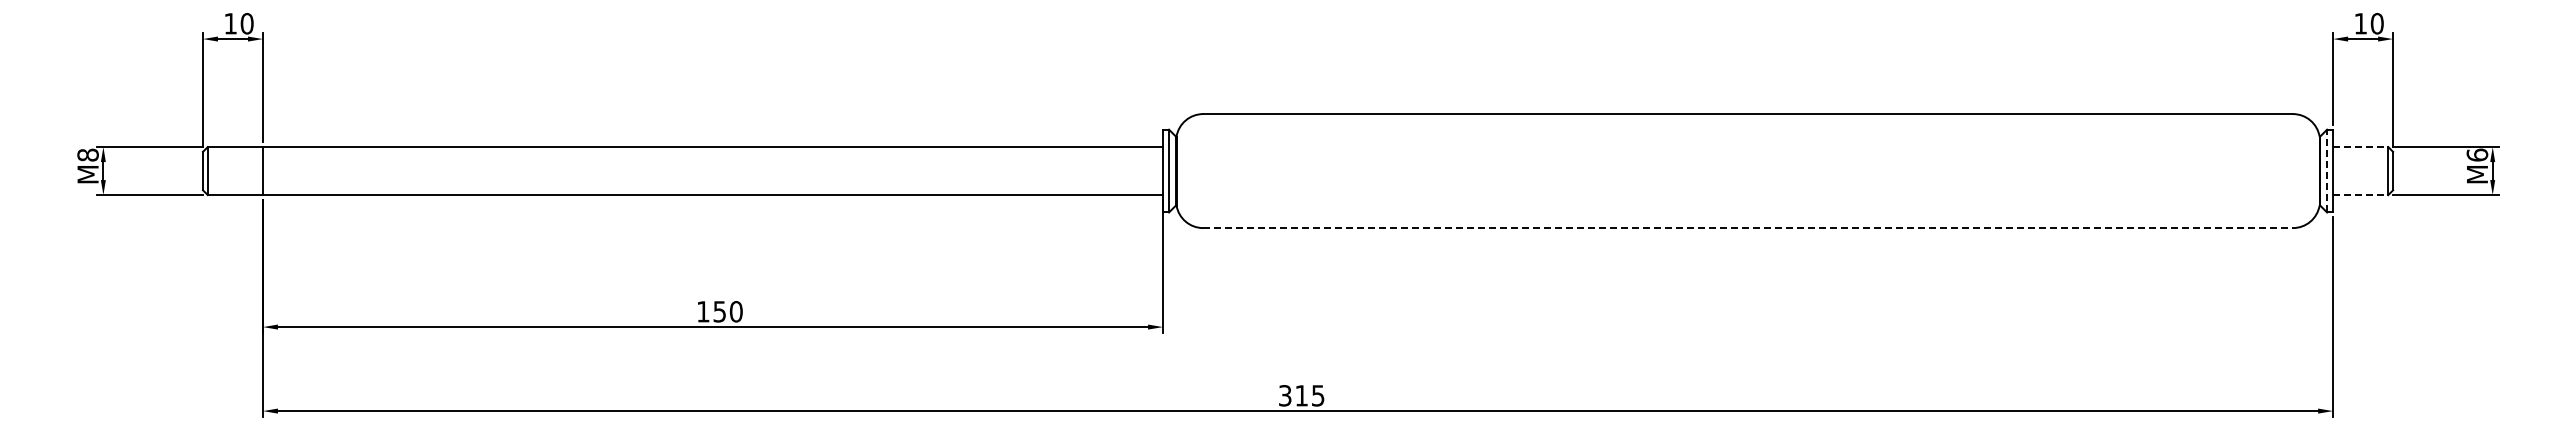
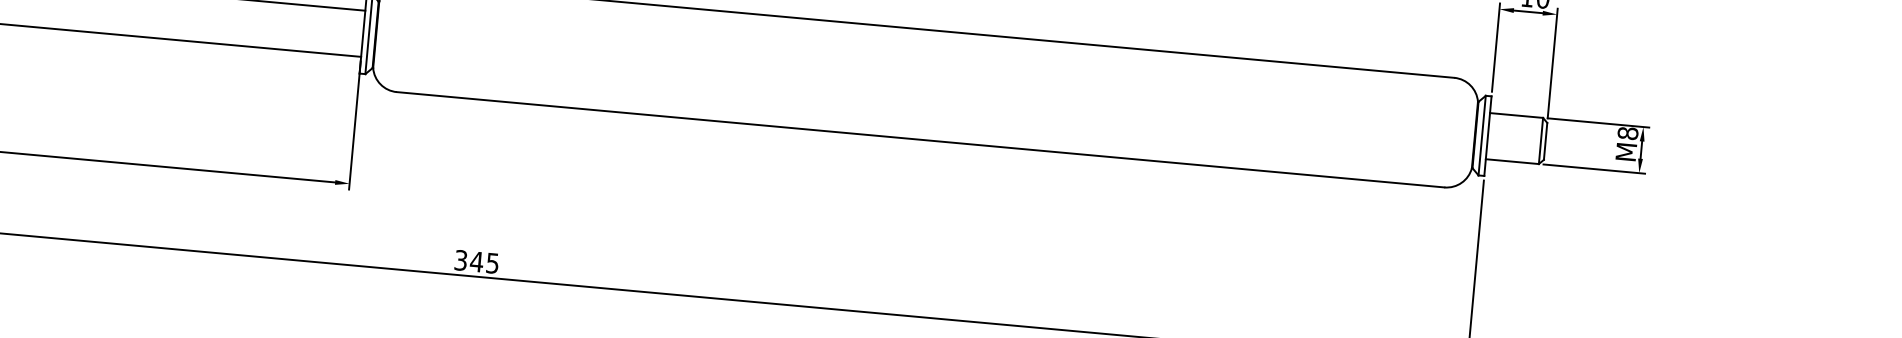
line: (2360, 147) -> (1516, 115), dashed -> solid
text: (2477, 154) -> (1628, 132), 6 -> 8
line: (2327, 170) -> (1482, 135), dashed -> solid
line: (2360, 195) -> (1512, 162), dashed -> solid
line: (1748, 228) -> (920, 140), dashed -> solid
text: (1301, 395) -> (476, 261), 315 -> 345

